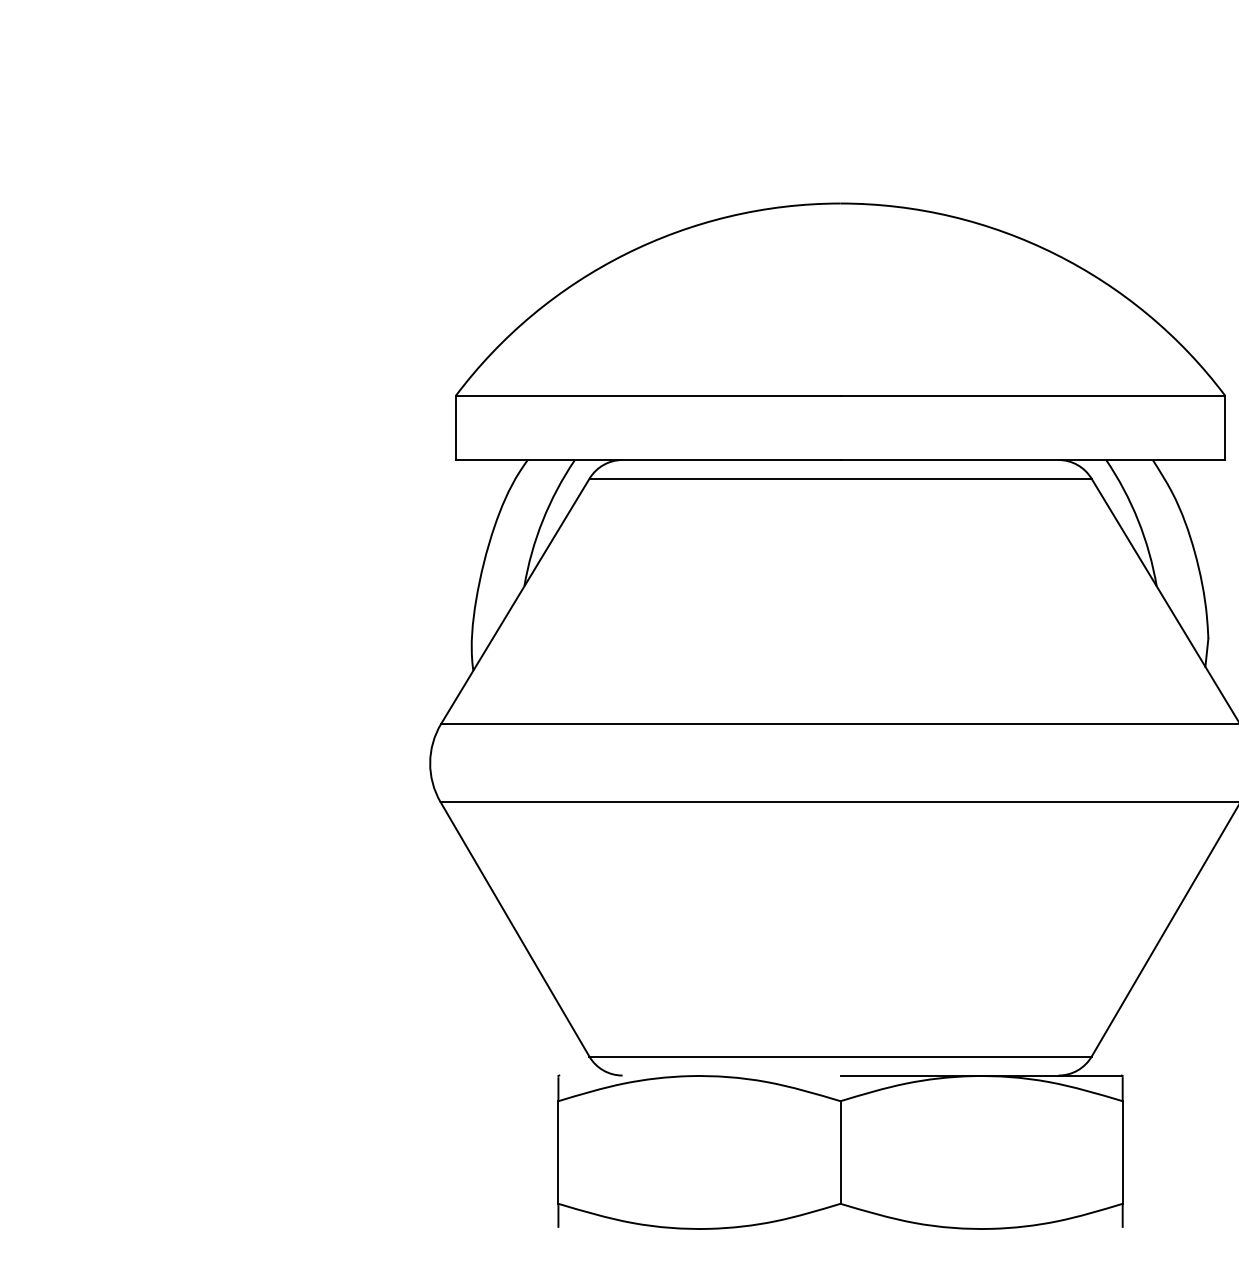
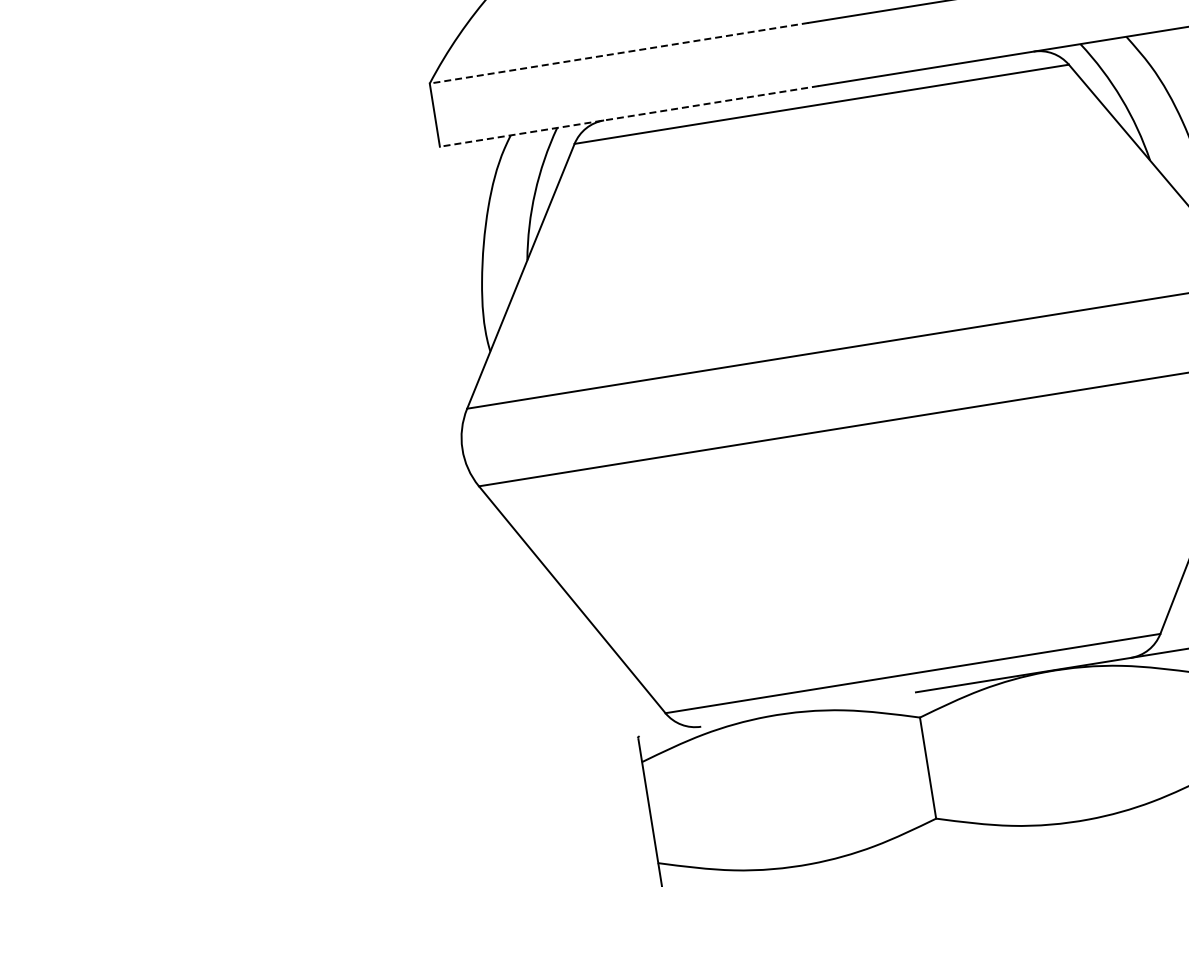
line: (647, 395) -> (618, 52), solid -> dashed
line: (647, 460) -> (628, 116), solid -> dashed

